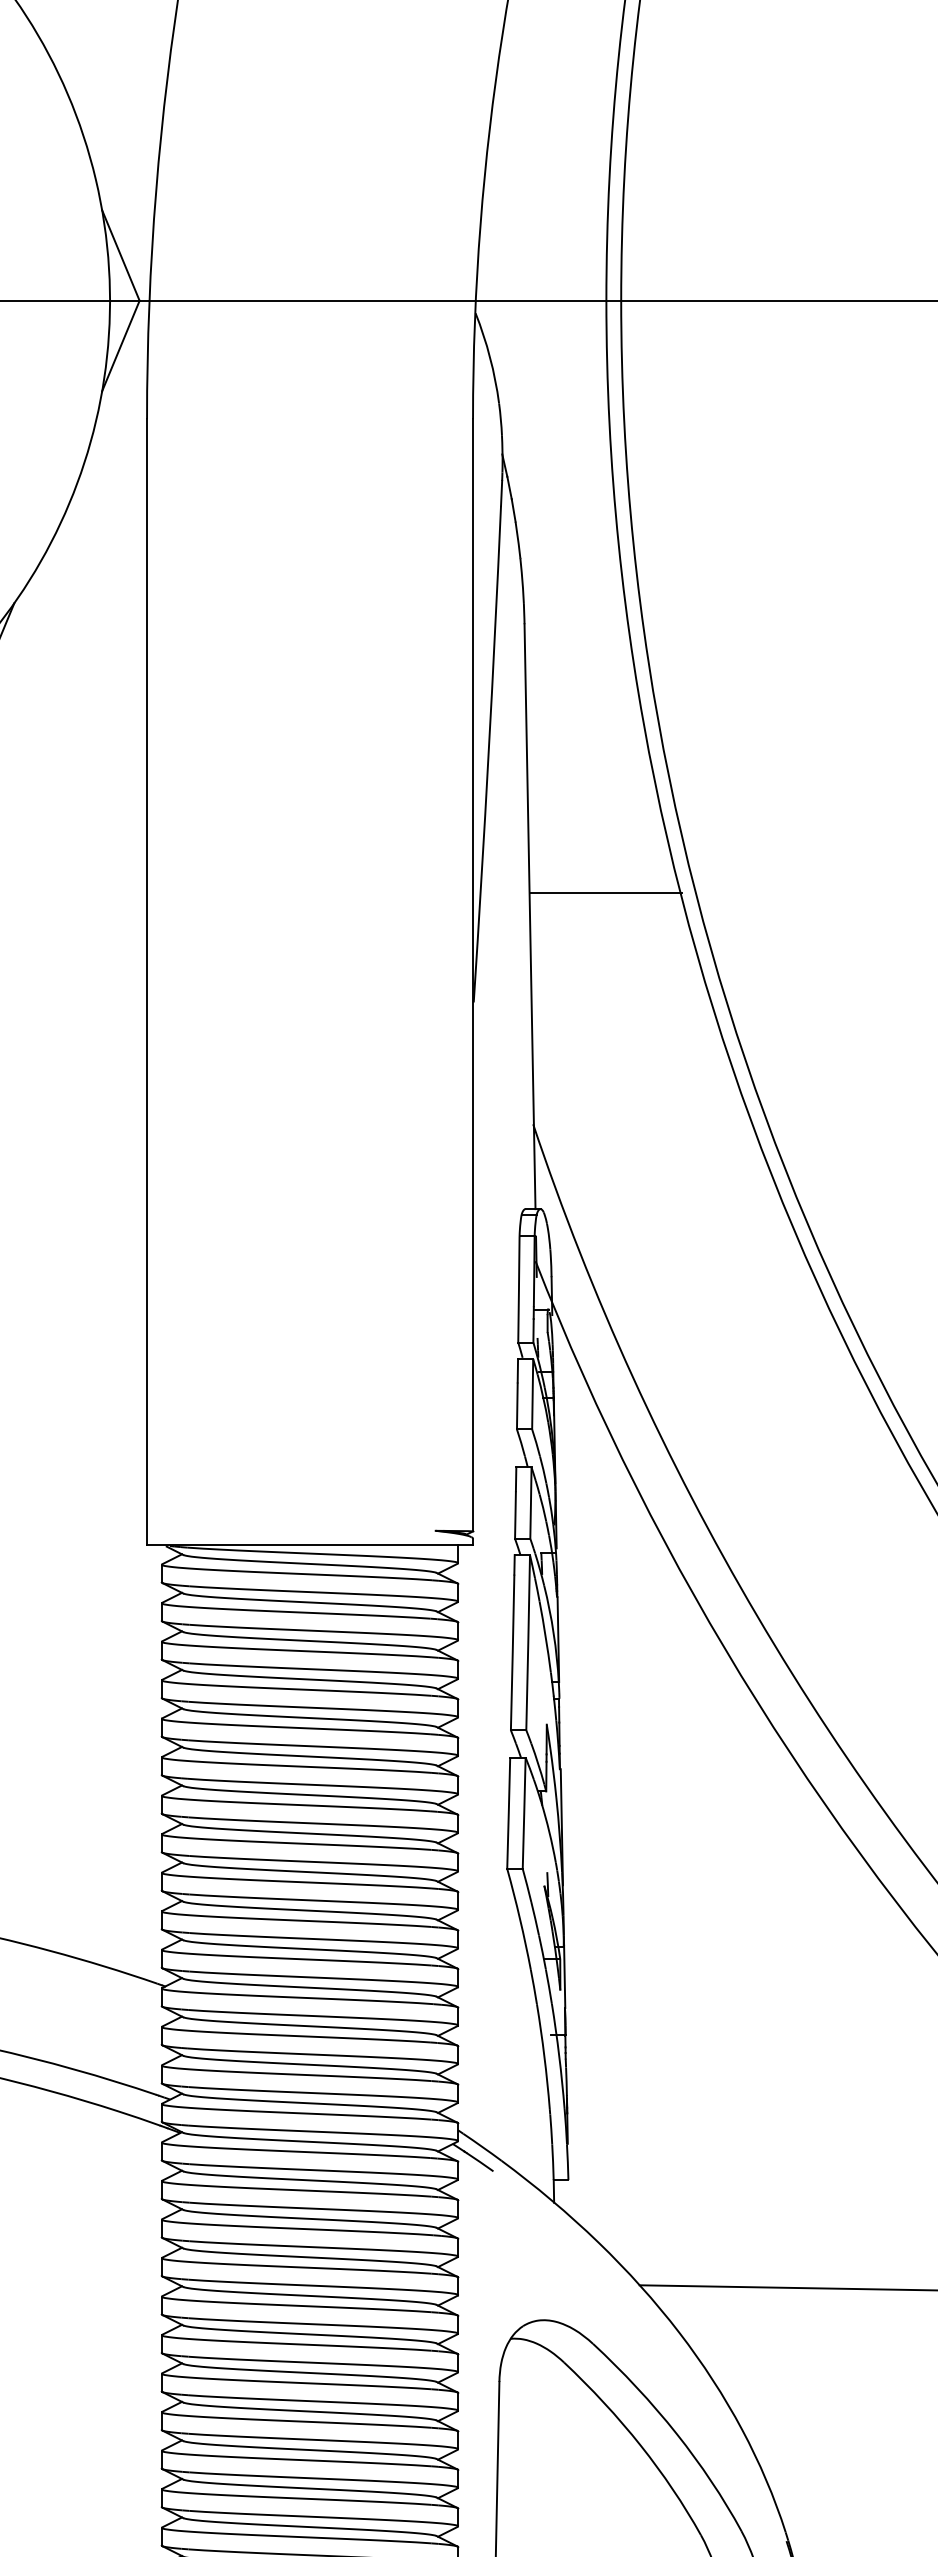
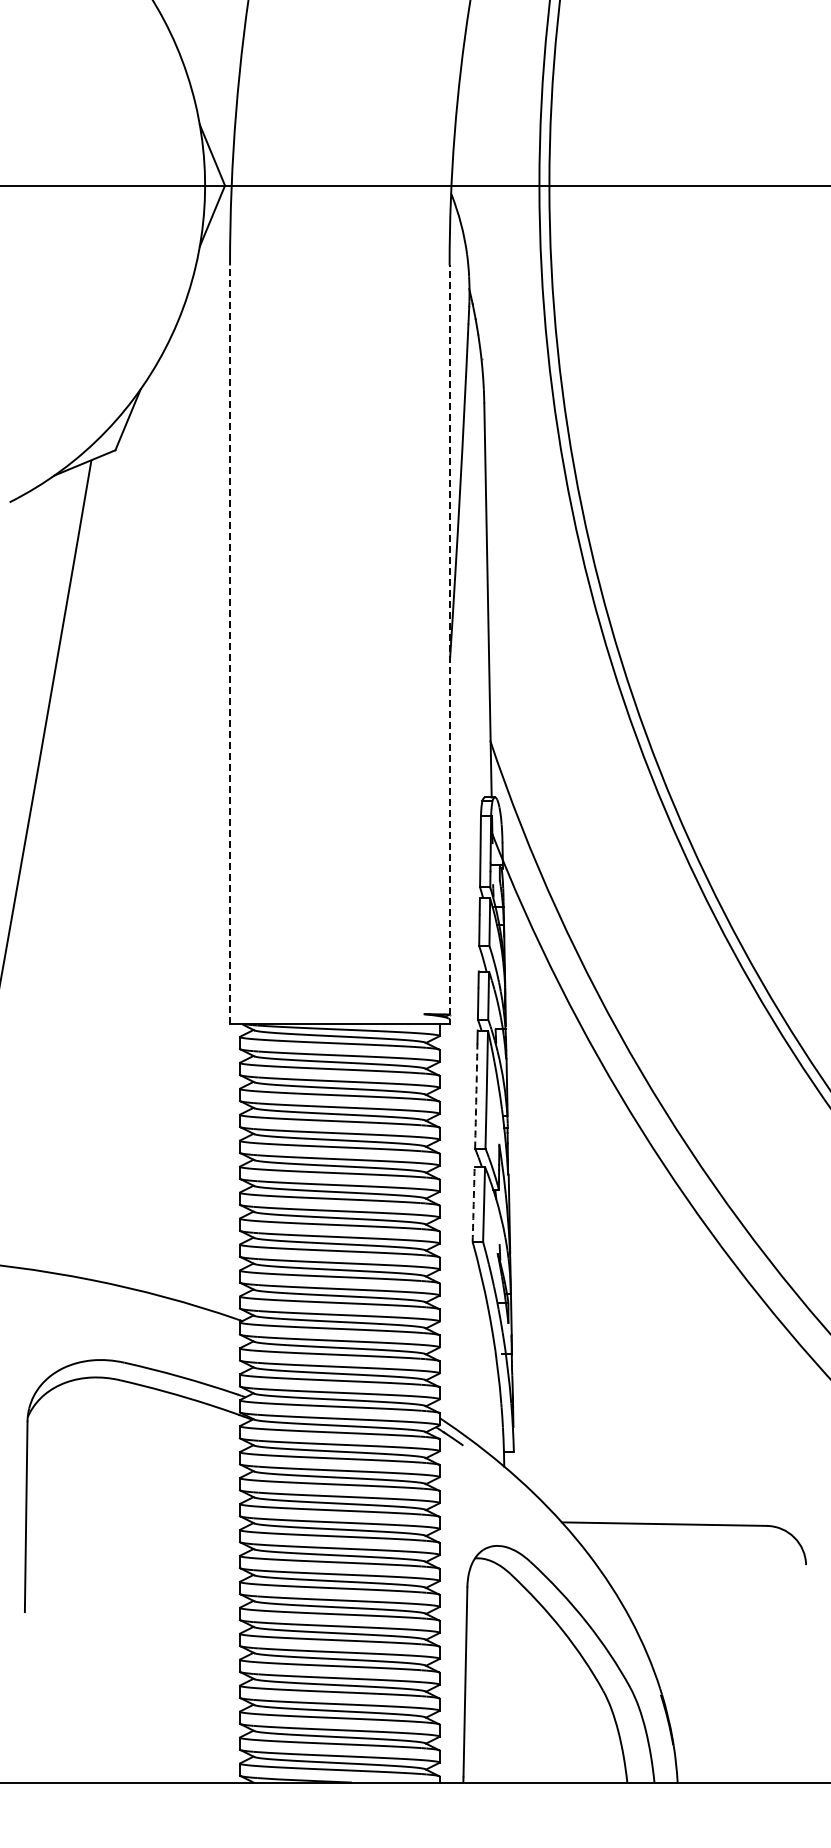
line: (604, 892) -> (538, 584), removed
line: (472, 976) -> (449, 640), solid -> dashed
line: (147, 981) -> (230, 644), solid -> dashed
arc: (512, 1653) -> (476, 1096), solid -> dashed
arc: (508, 1813) -> (473, 1204), solid -> dashed

